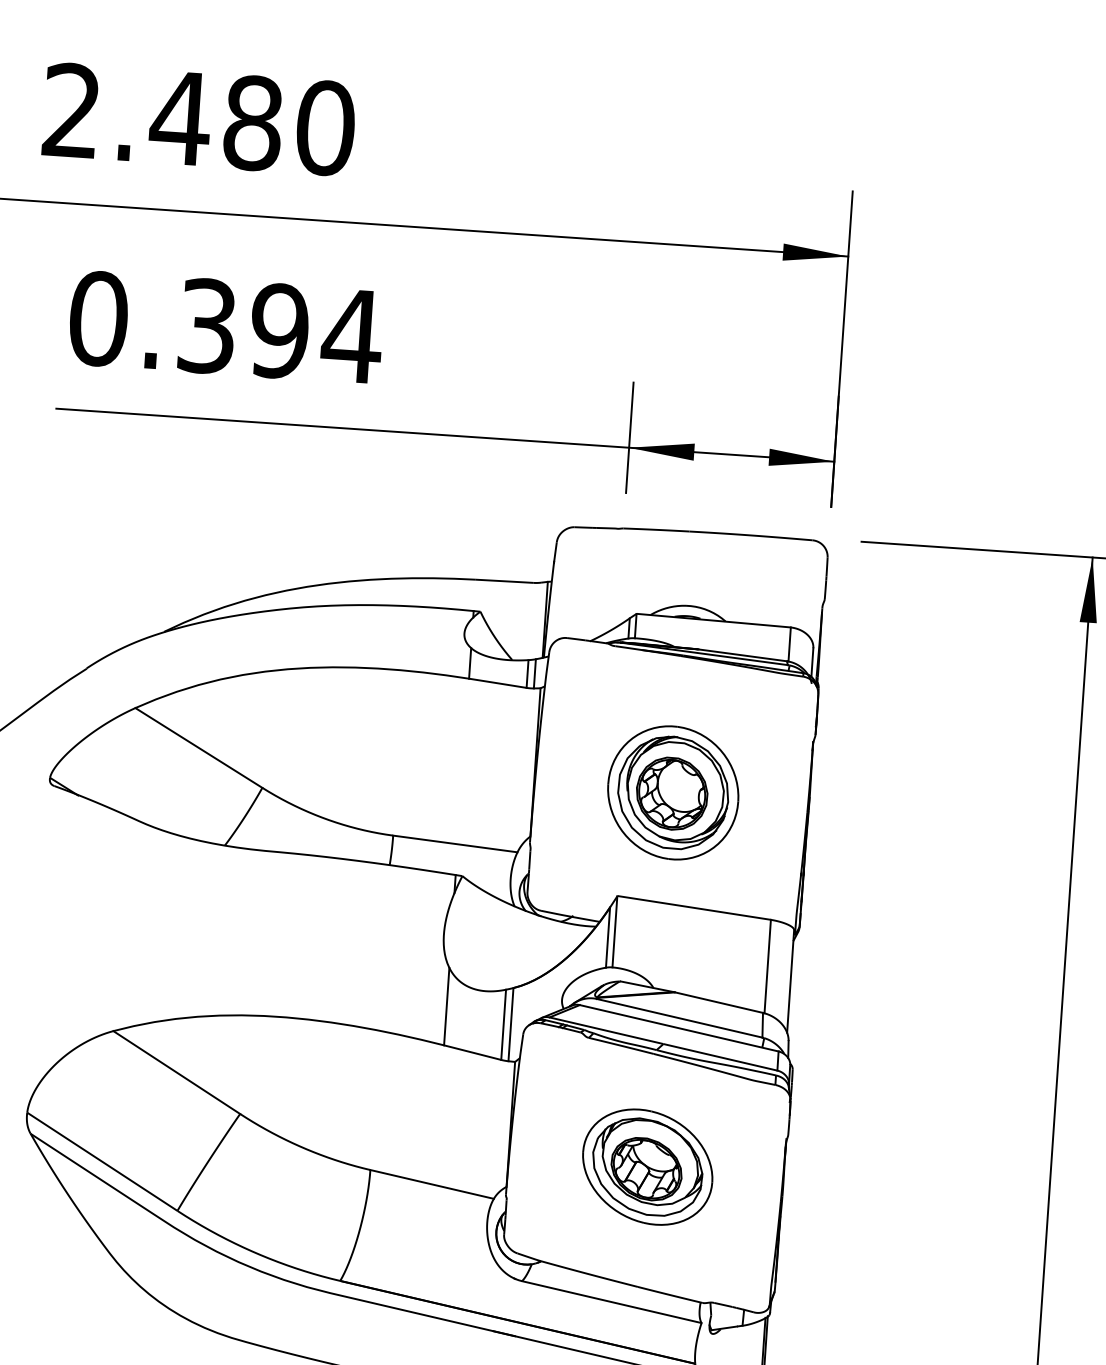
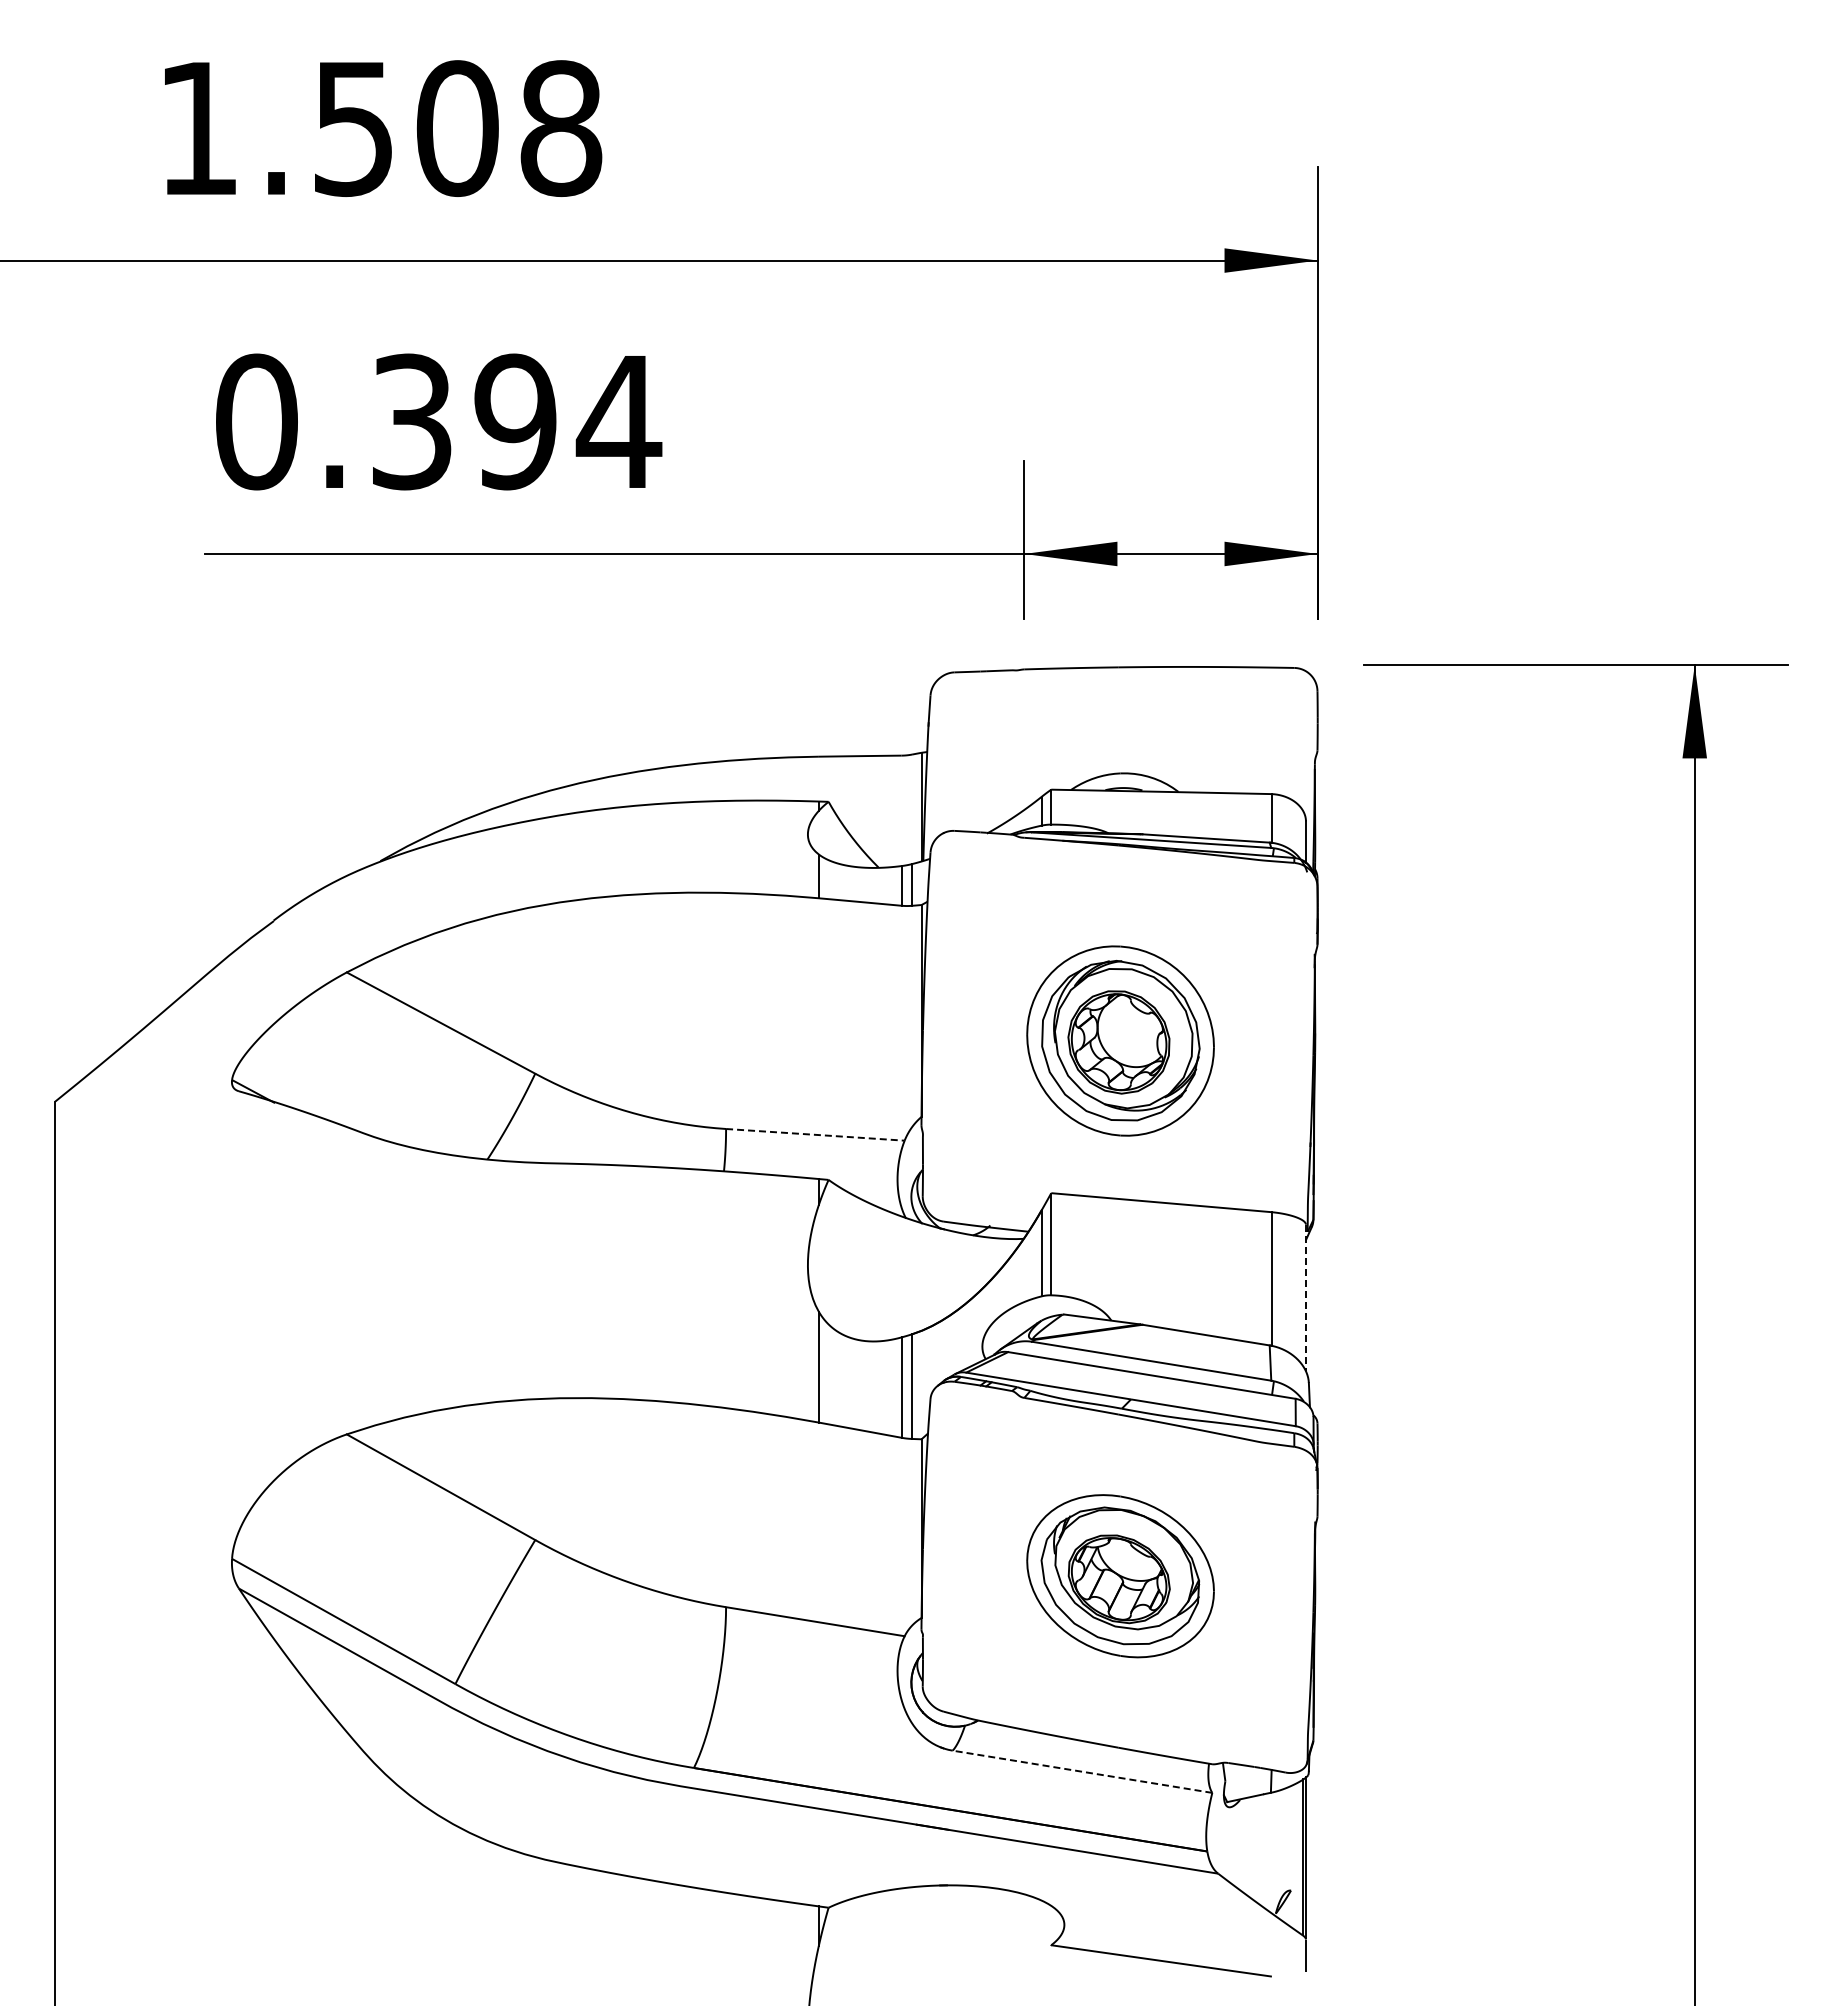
text: (199, 119) -> (380, 128), 2.480 -> 1.508
line: (455, 843) -> (815, 1134), solid -> dashed
line: (790, 981) -> (1305, 1298), solid -> dashed
line: (611, 1301) -> (1082, 1771), solid -> dashed

